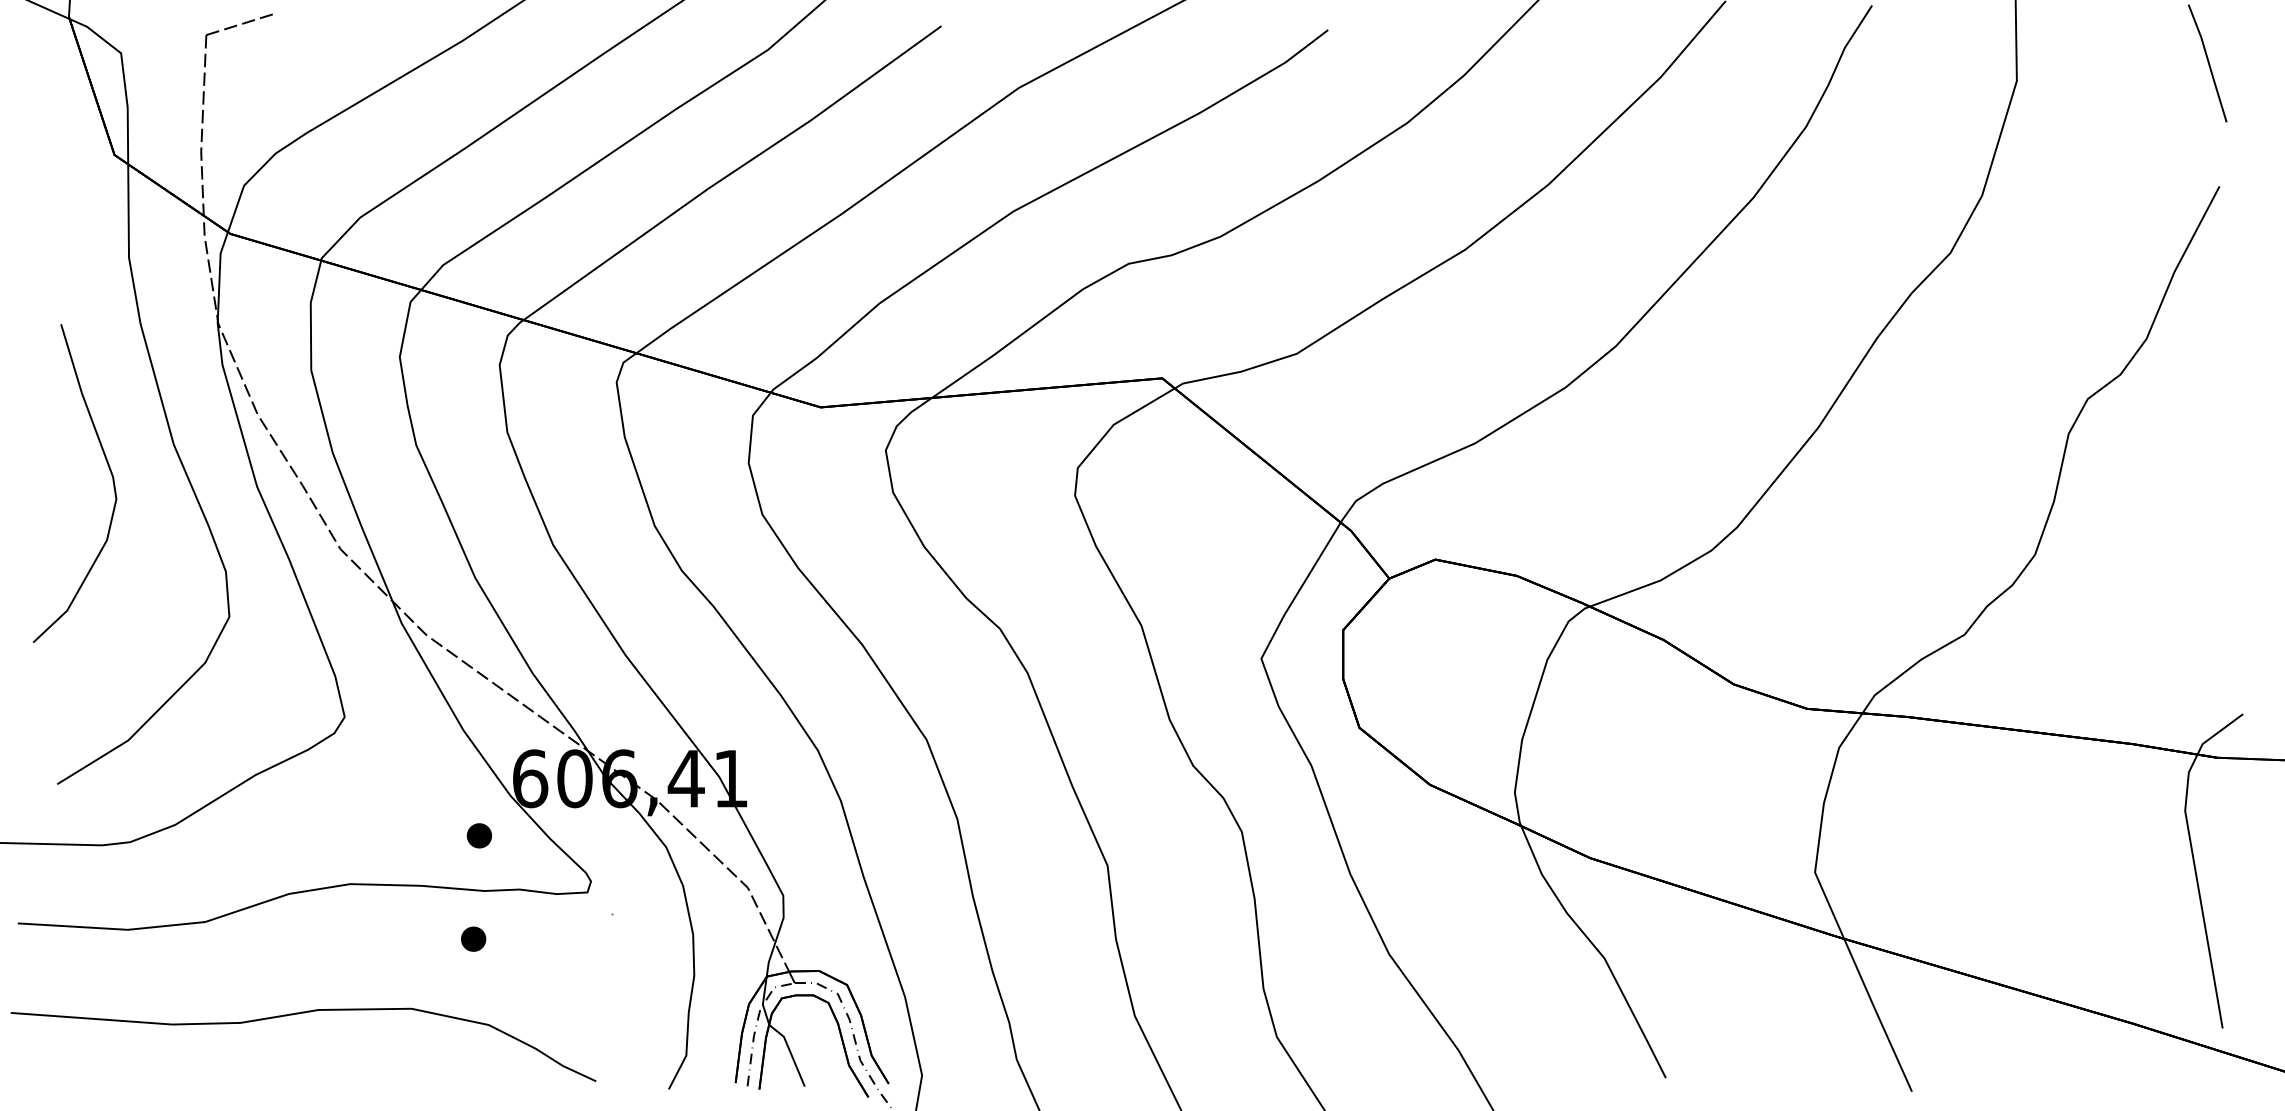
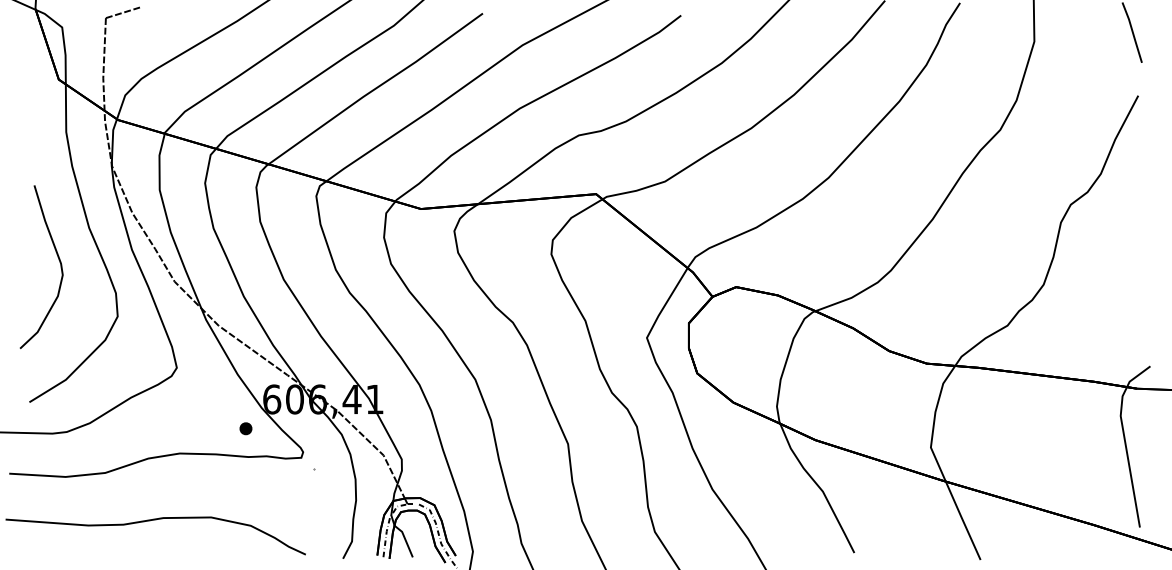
curve: (108, 470) -> (58, 260), moved
part: (472, 938) -> (242, 481), removed

